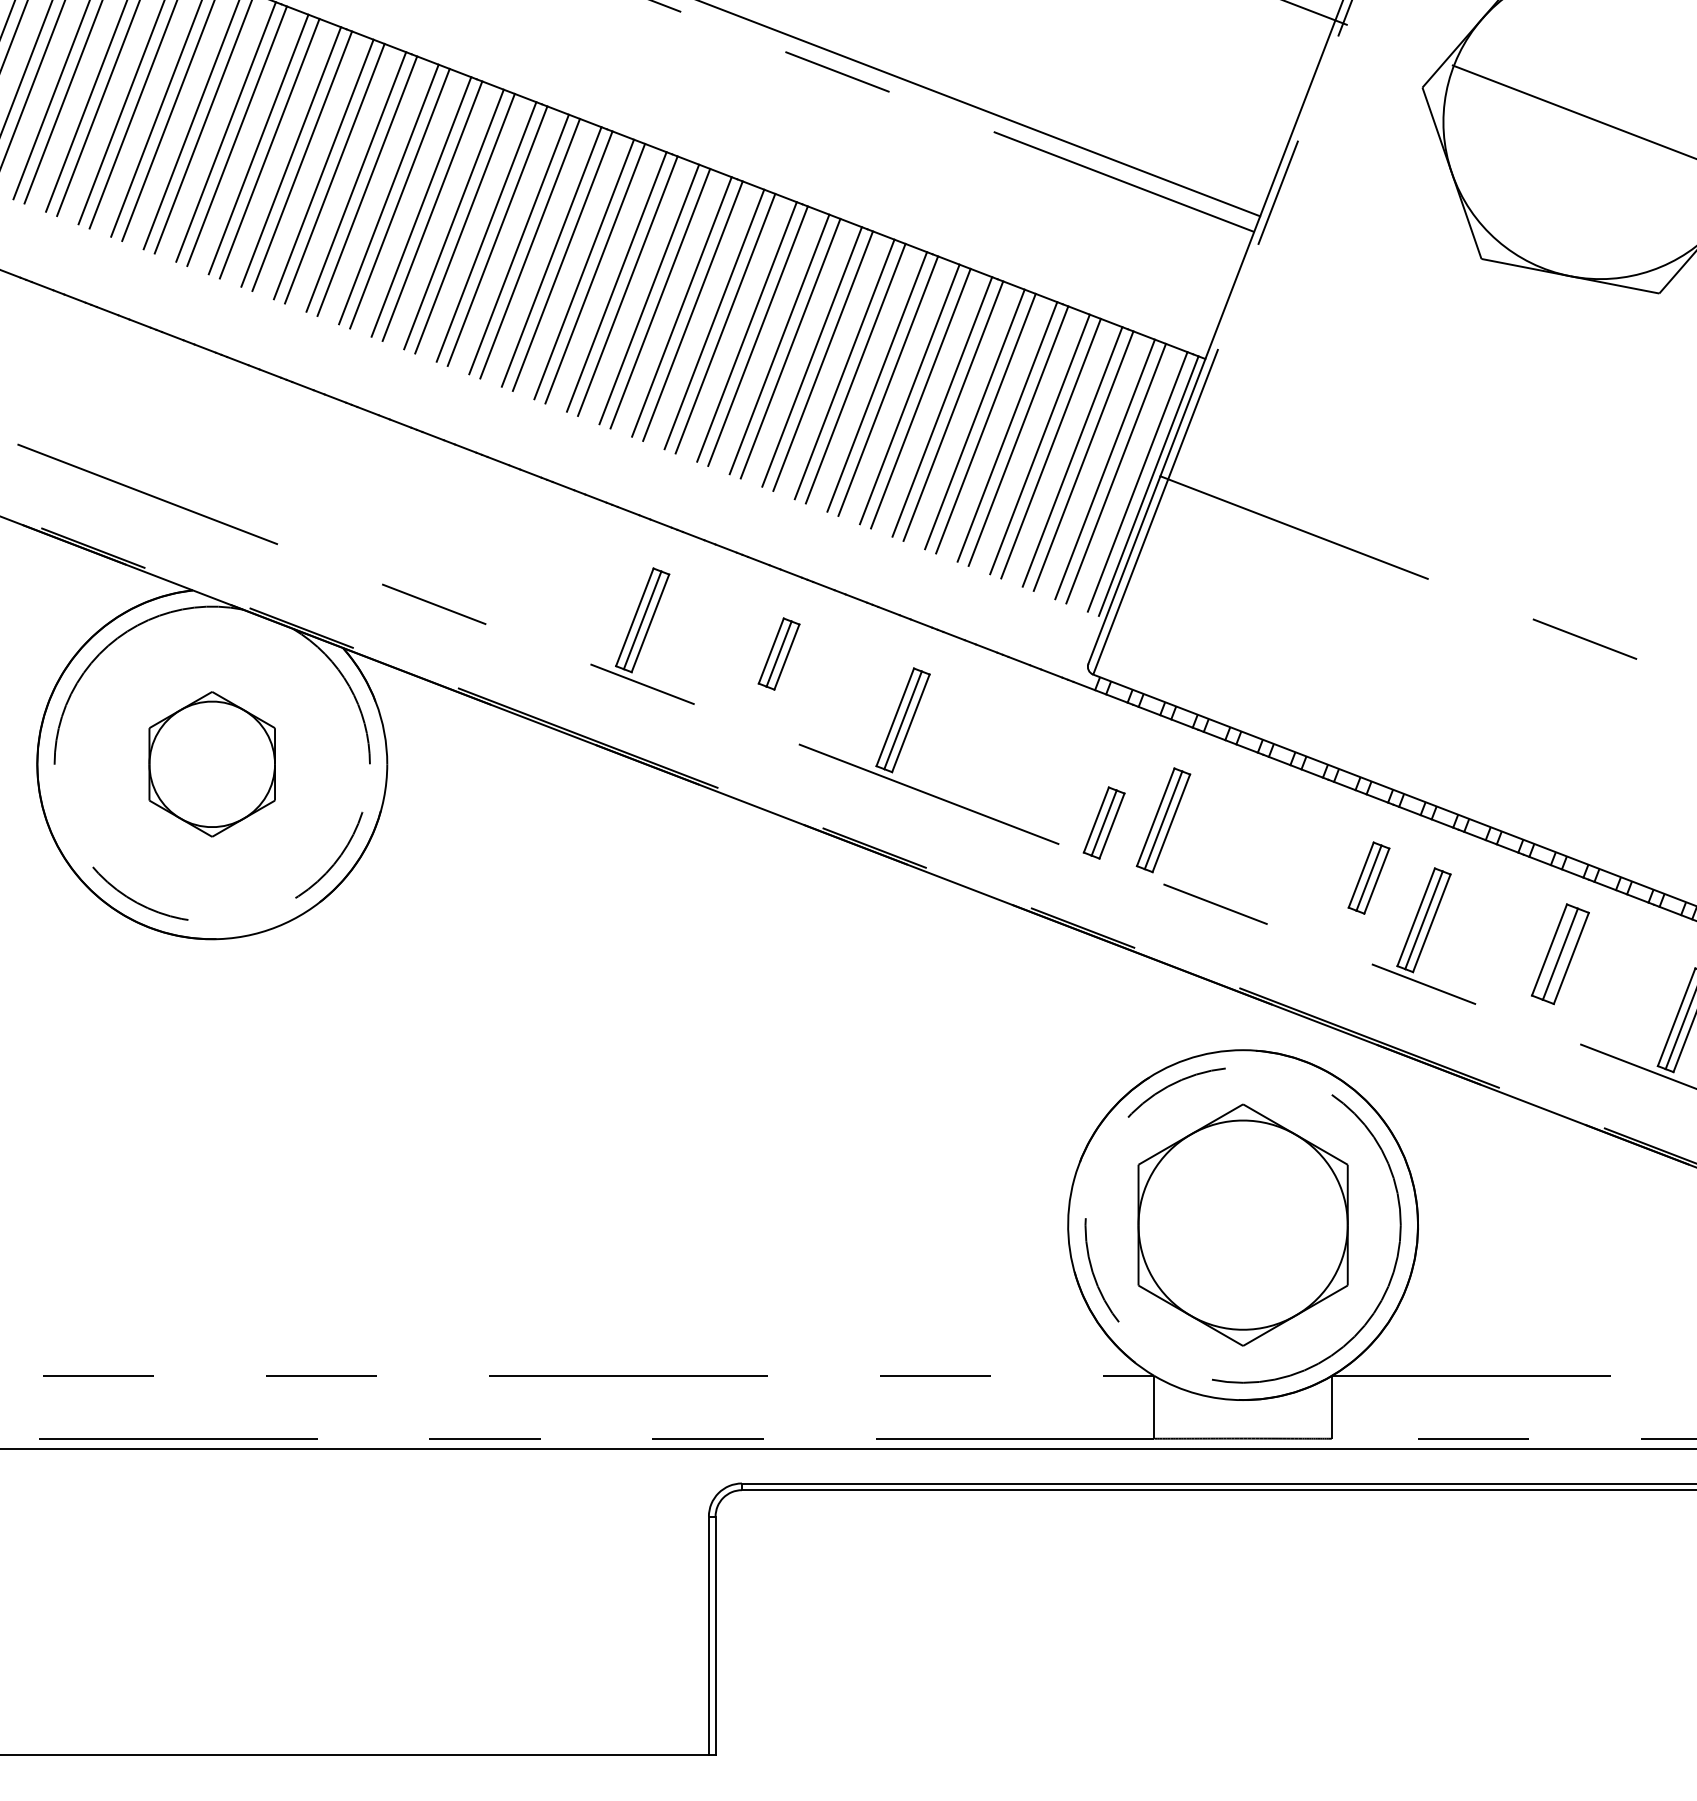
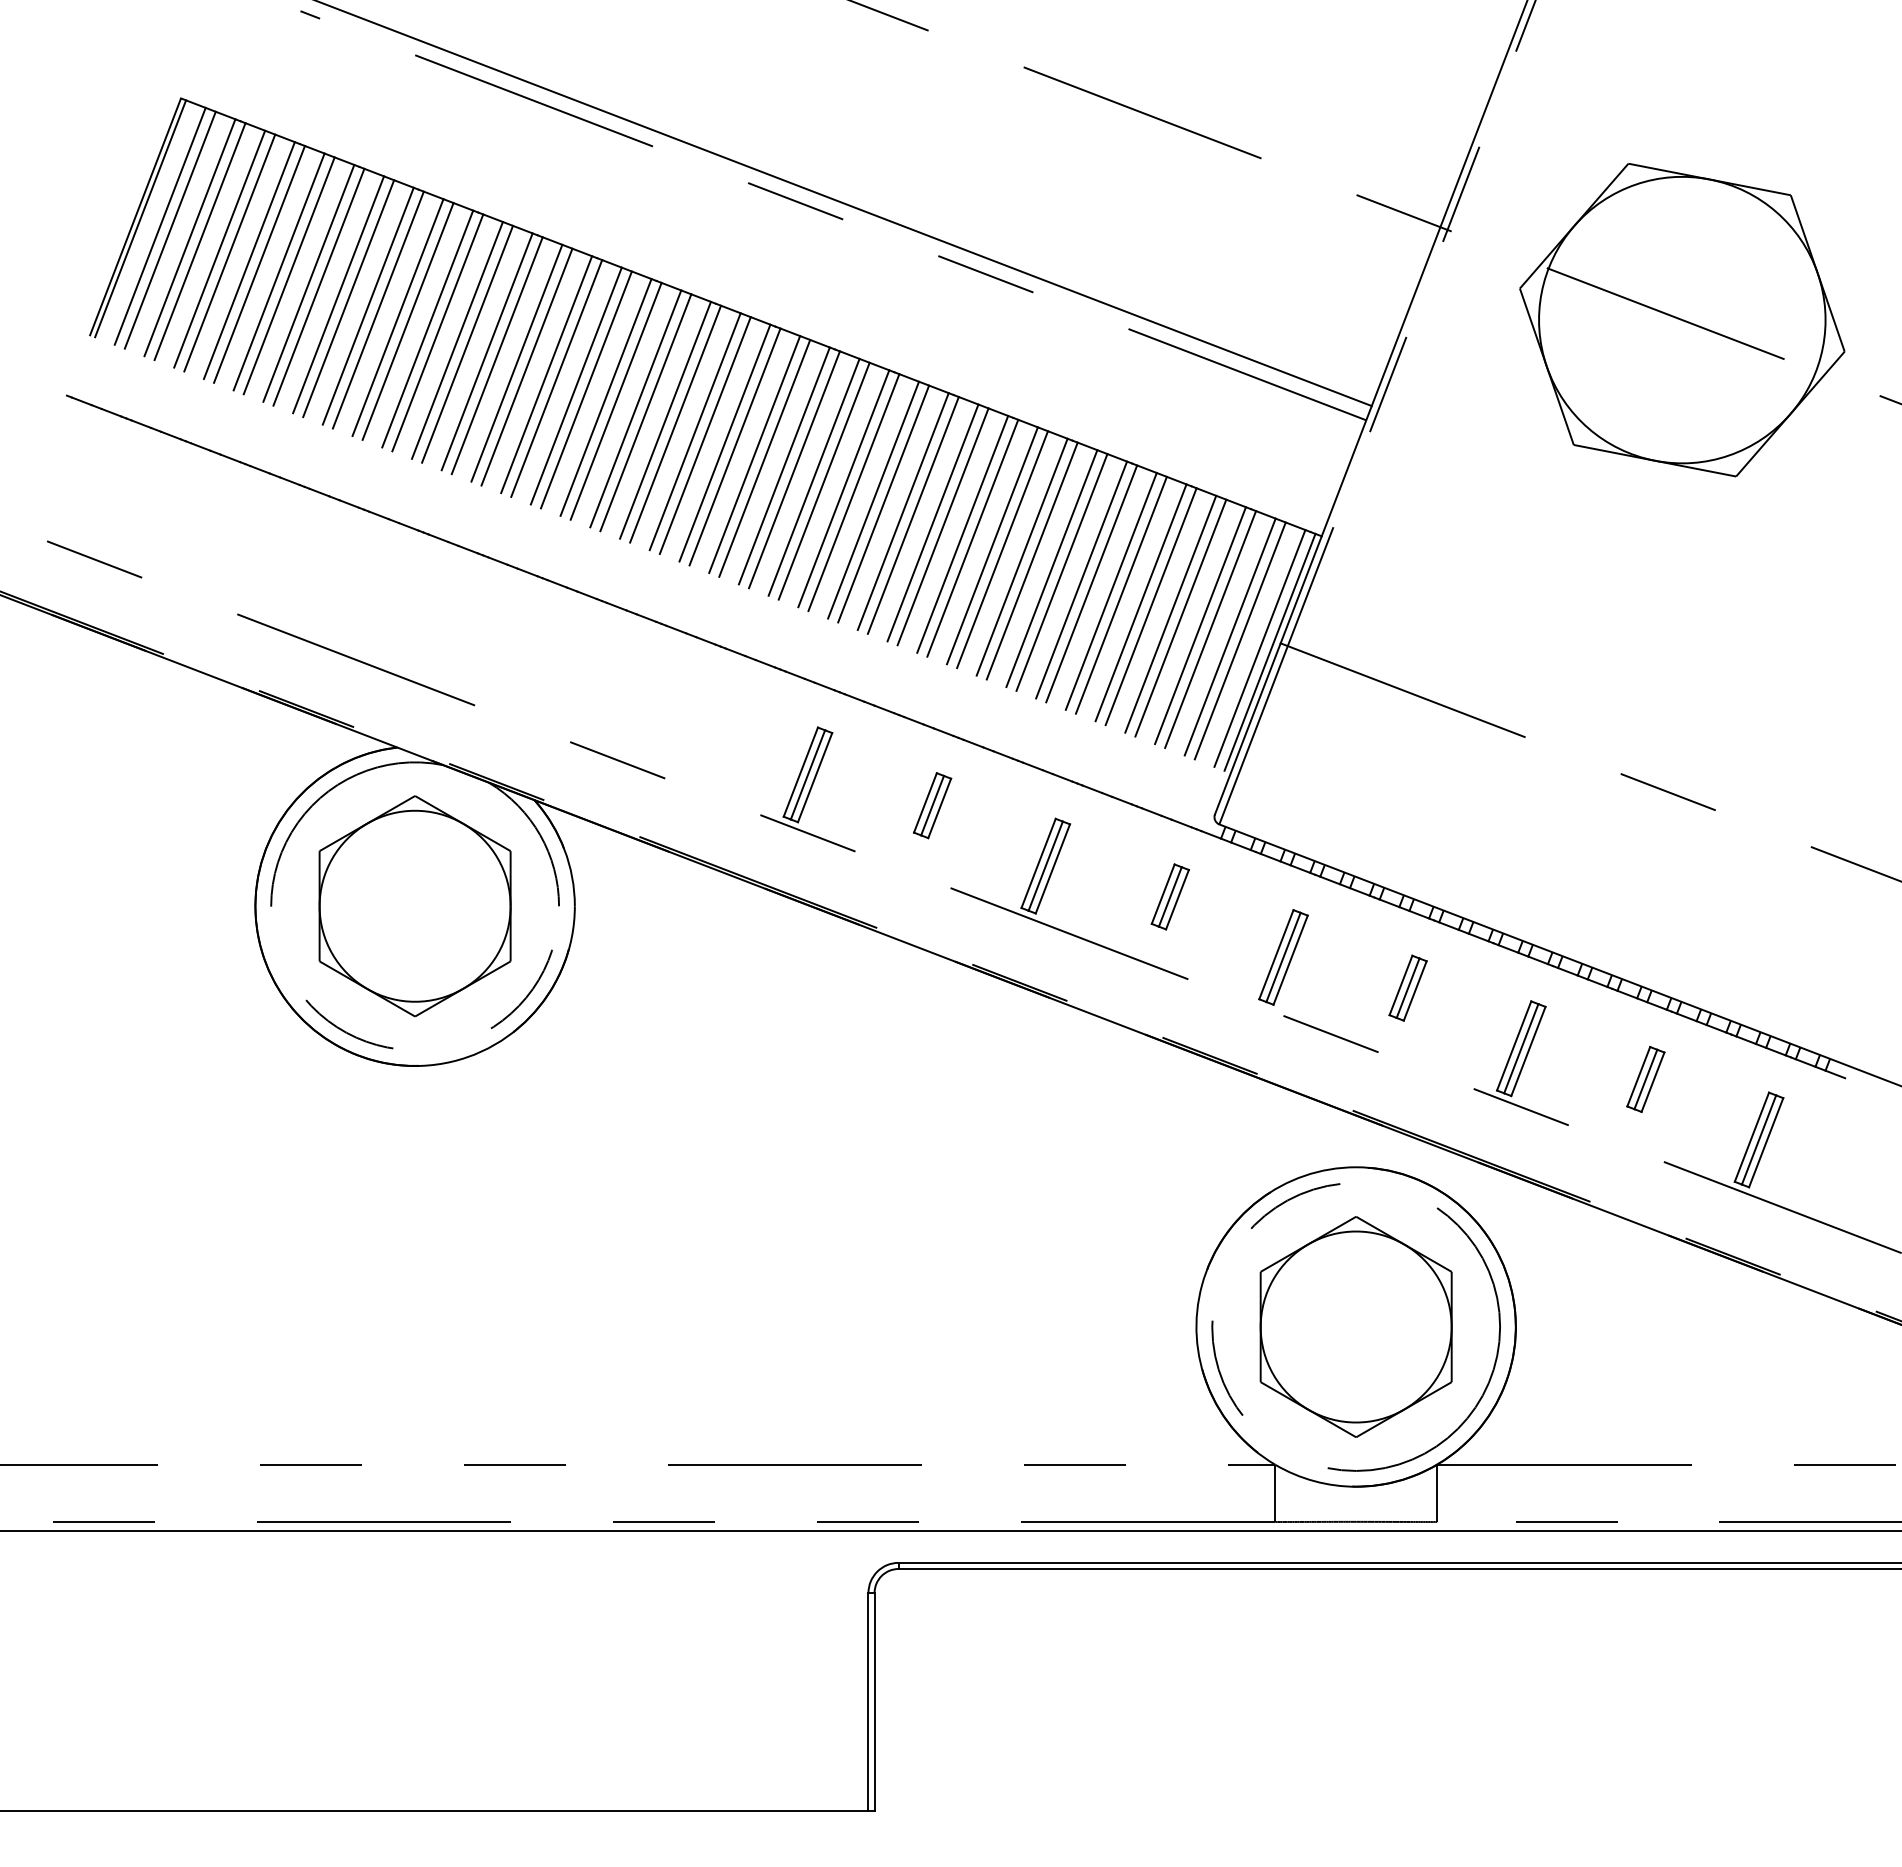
part: (211, 764) -> (414, 906), size x1.67
part: (1103, 822) -> (1169, 896), moved
part: (1368, 877) -> (1407, 987), moved
part: (1560, 952) -> (1645, 1078), size x0.71

